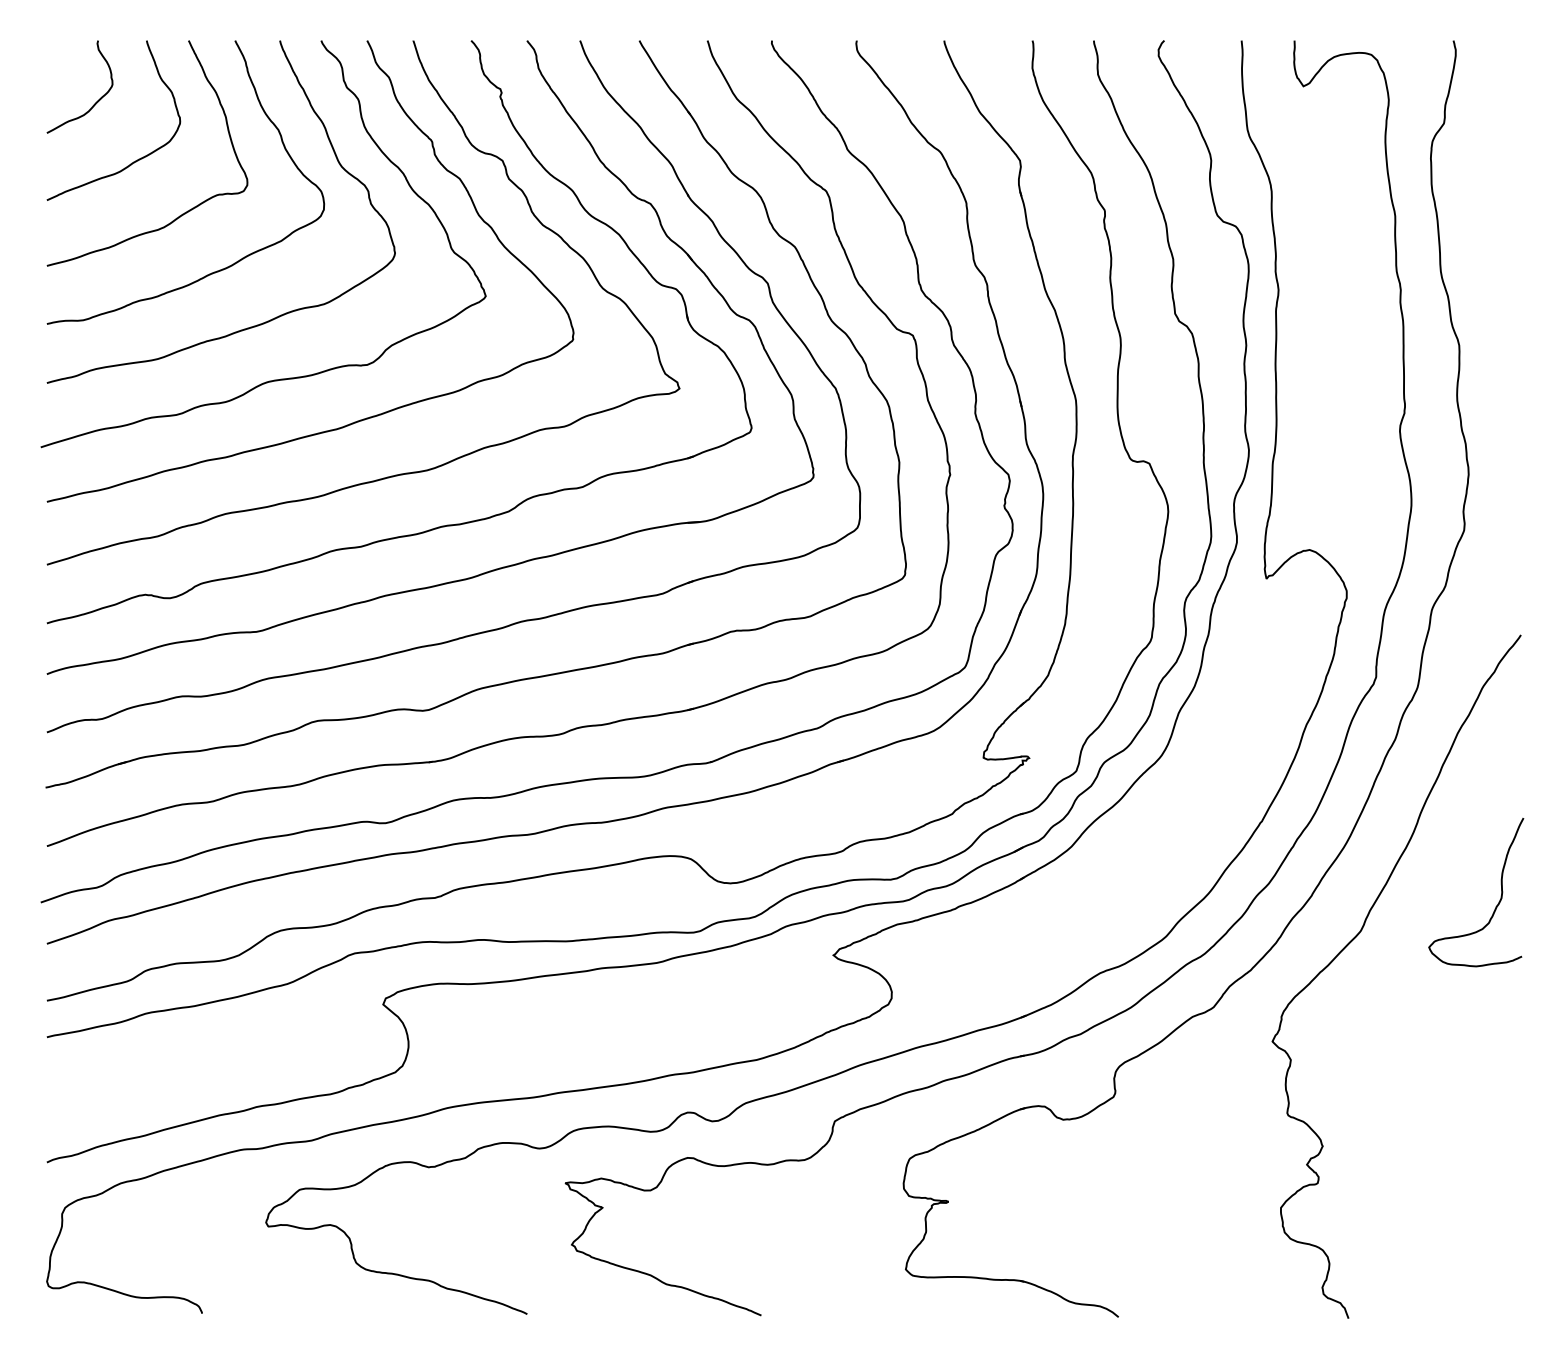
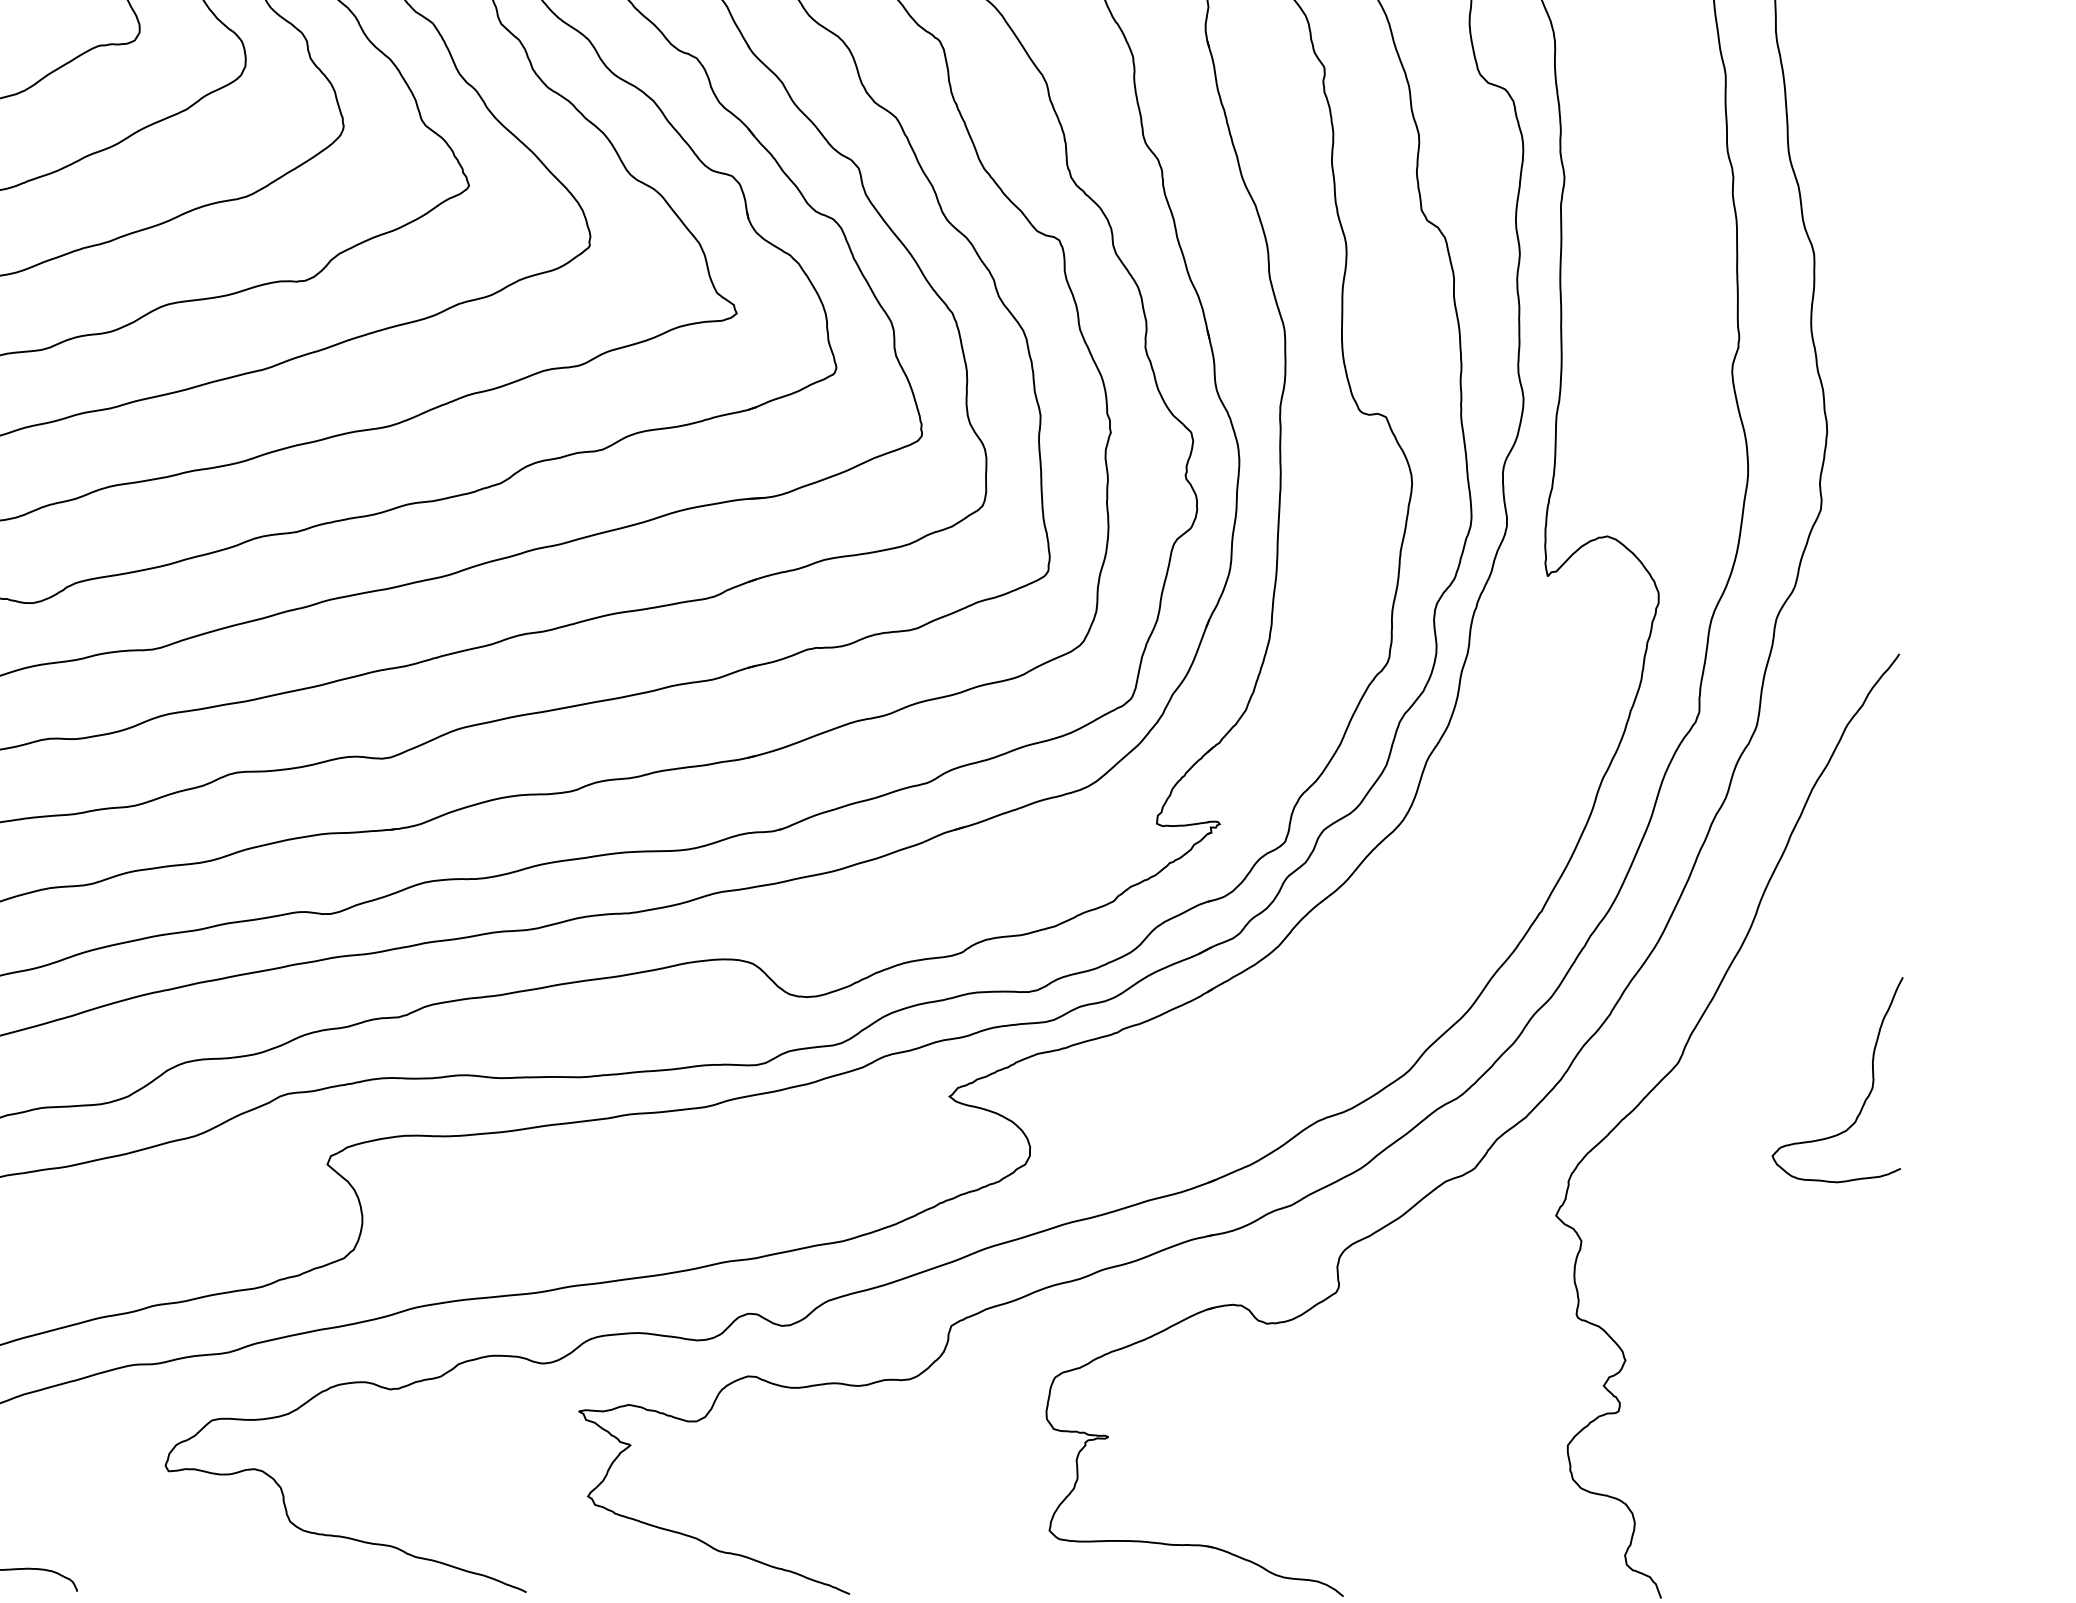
curve: (1495, 906) -> (1864, 1099), moved

